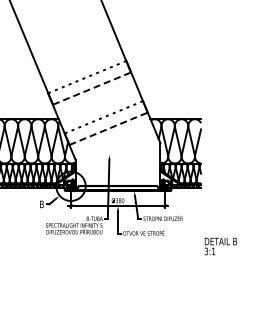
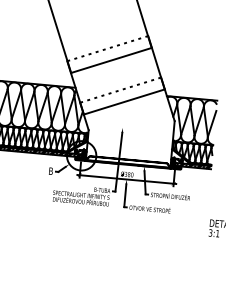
line: (92, 88) -> (111, 60), dashed -> solid
line: (109, 128) -> (125, 101), dashed -> solid

